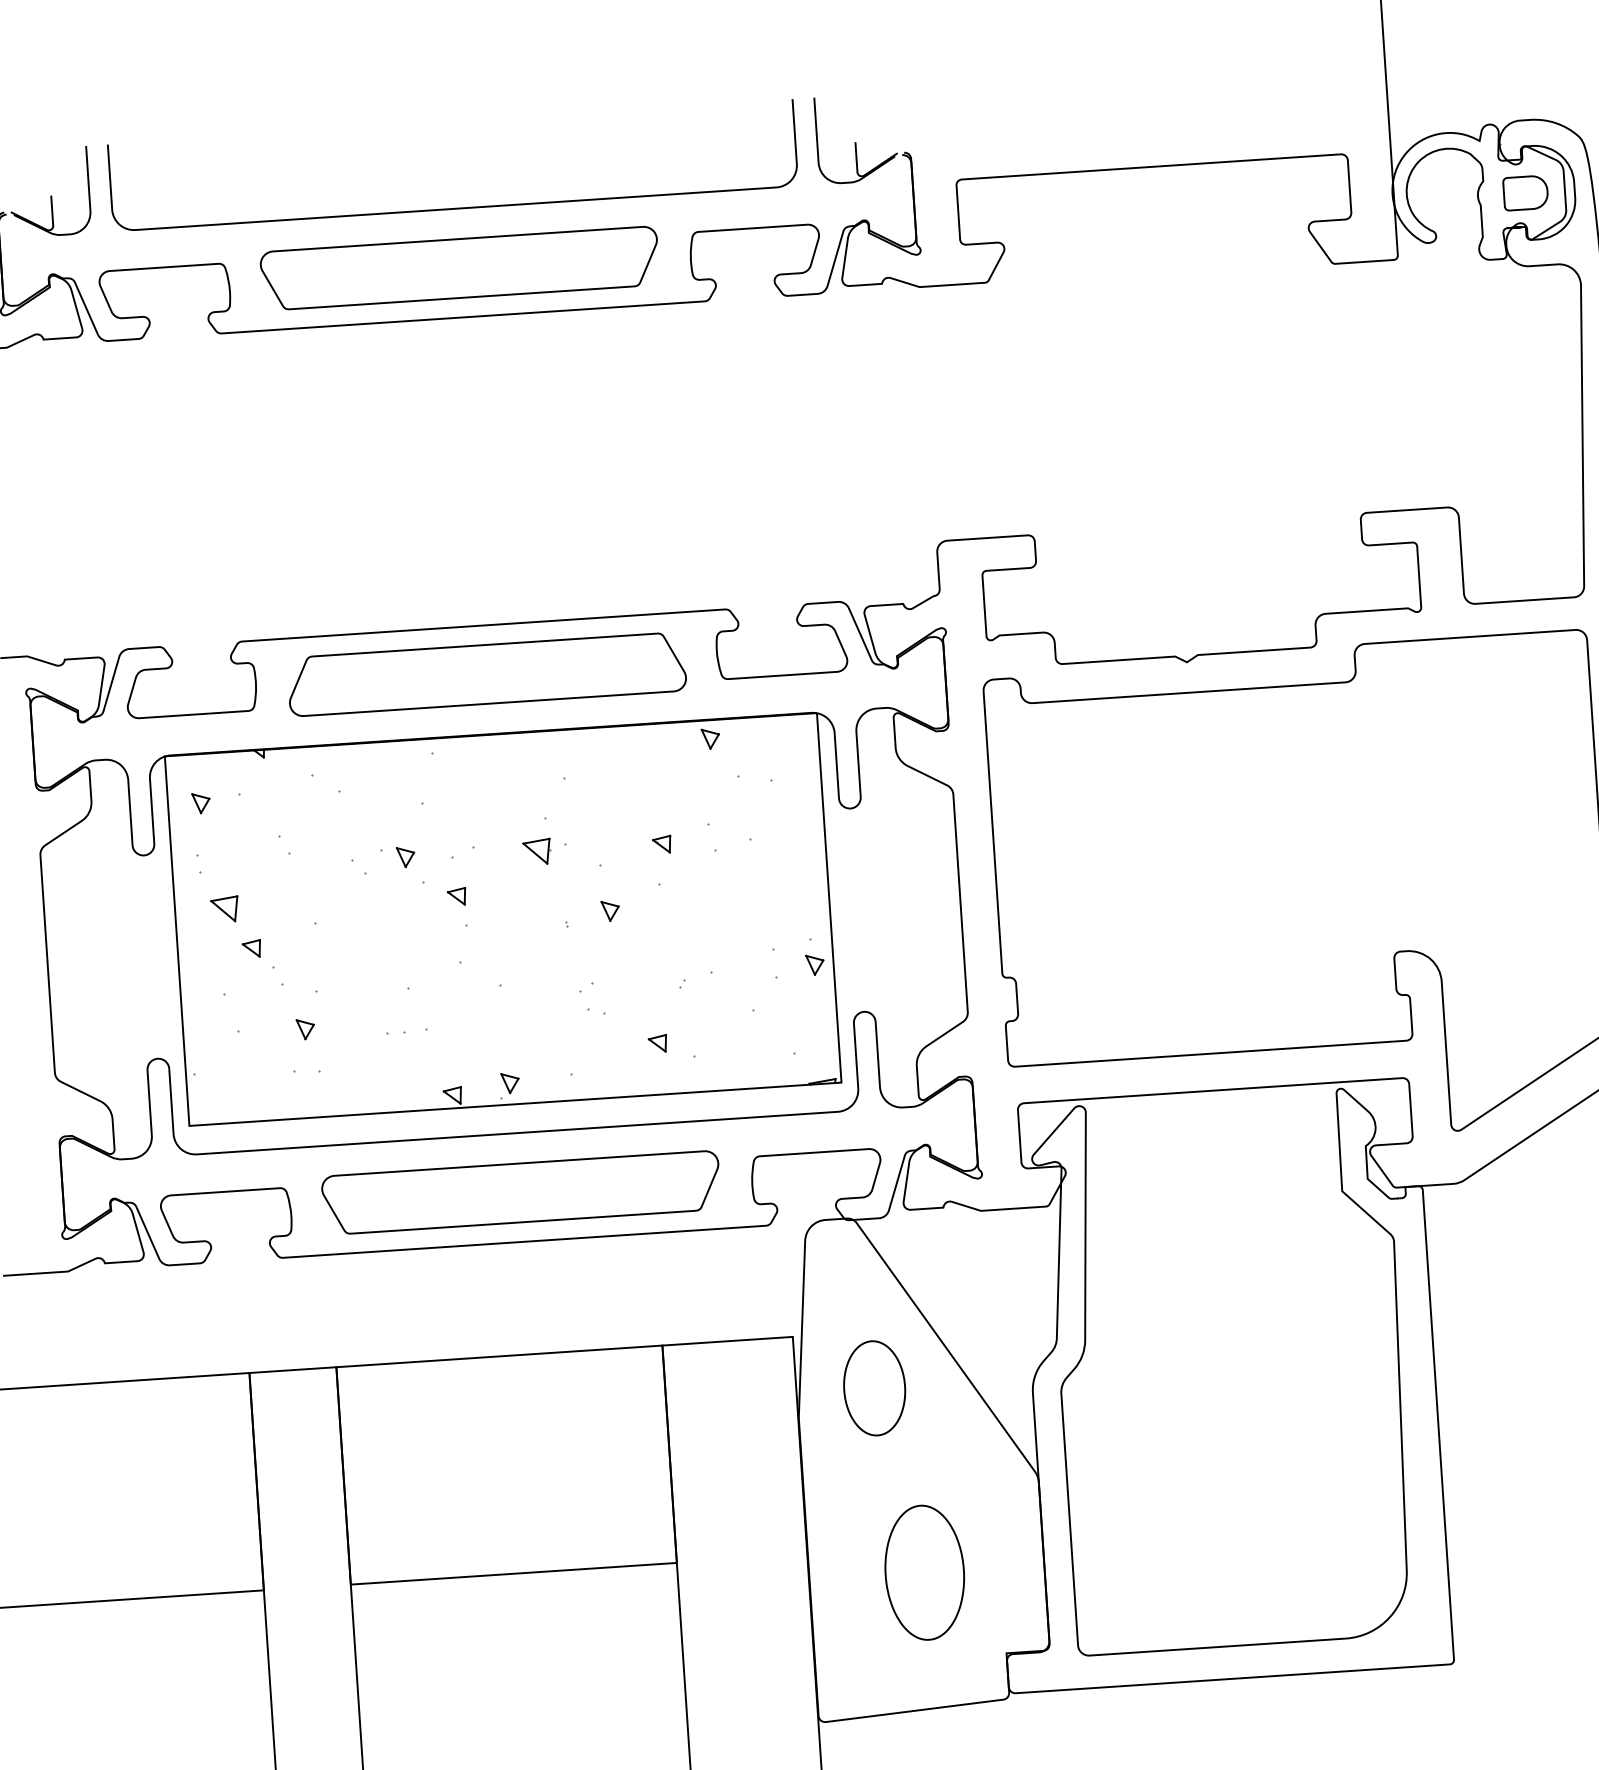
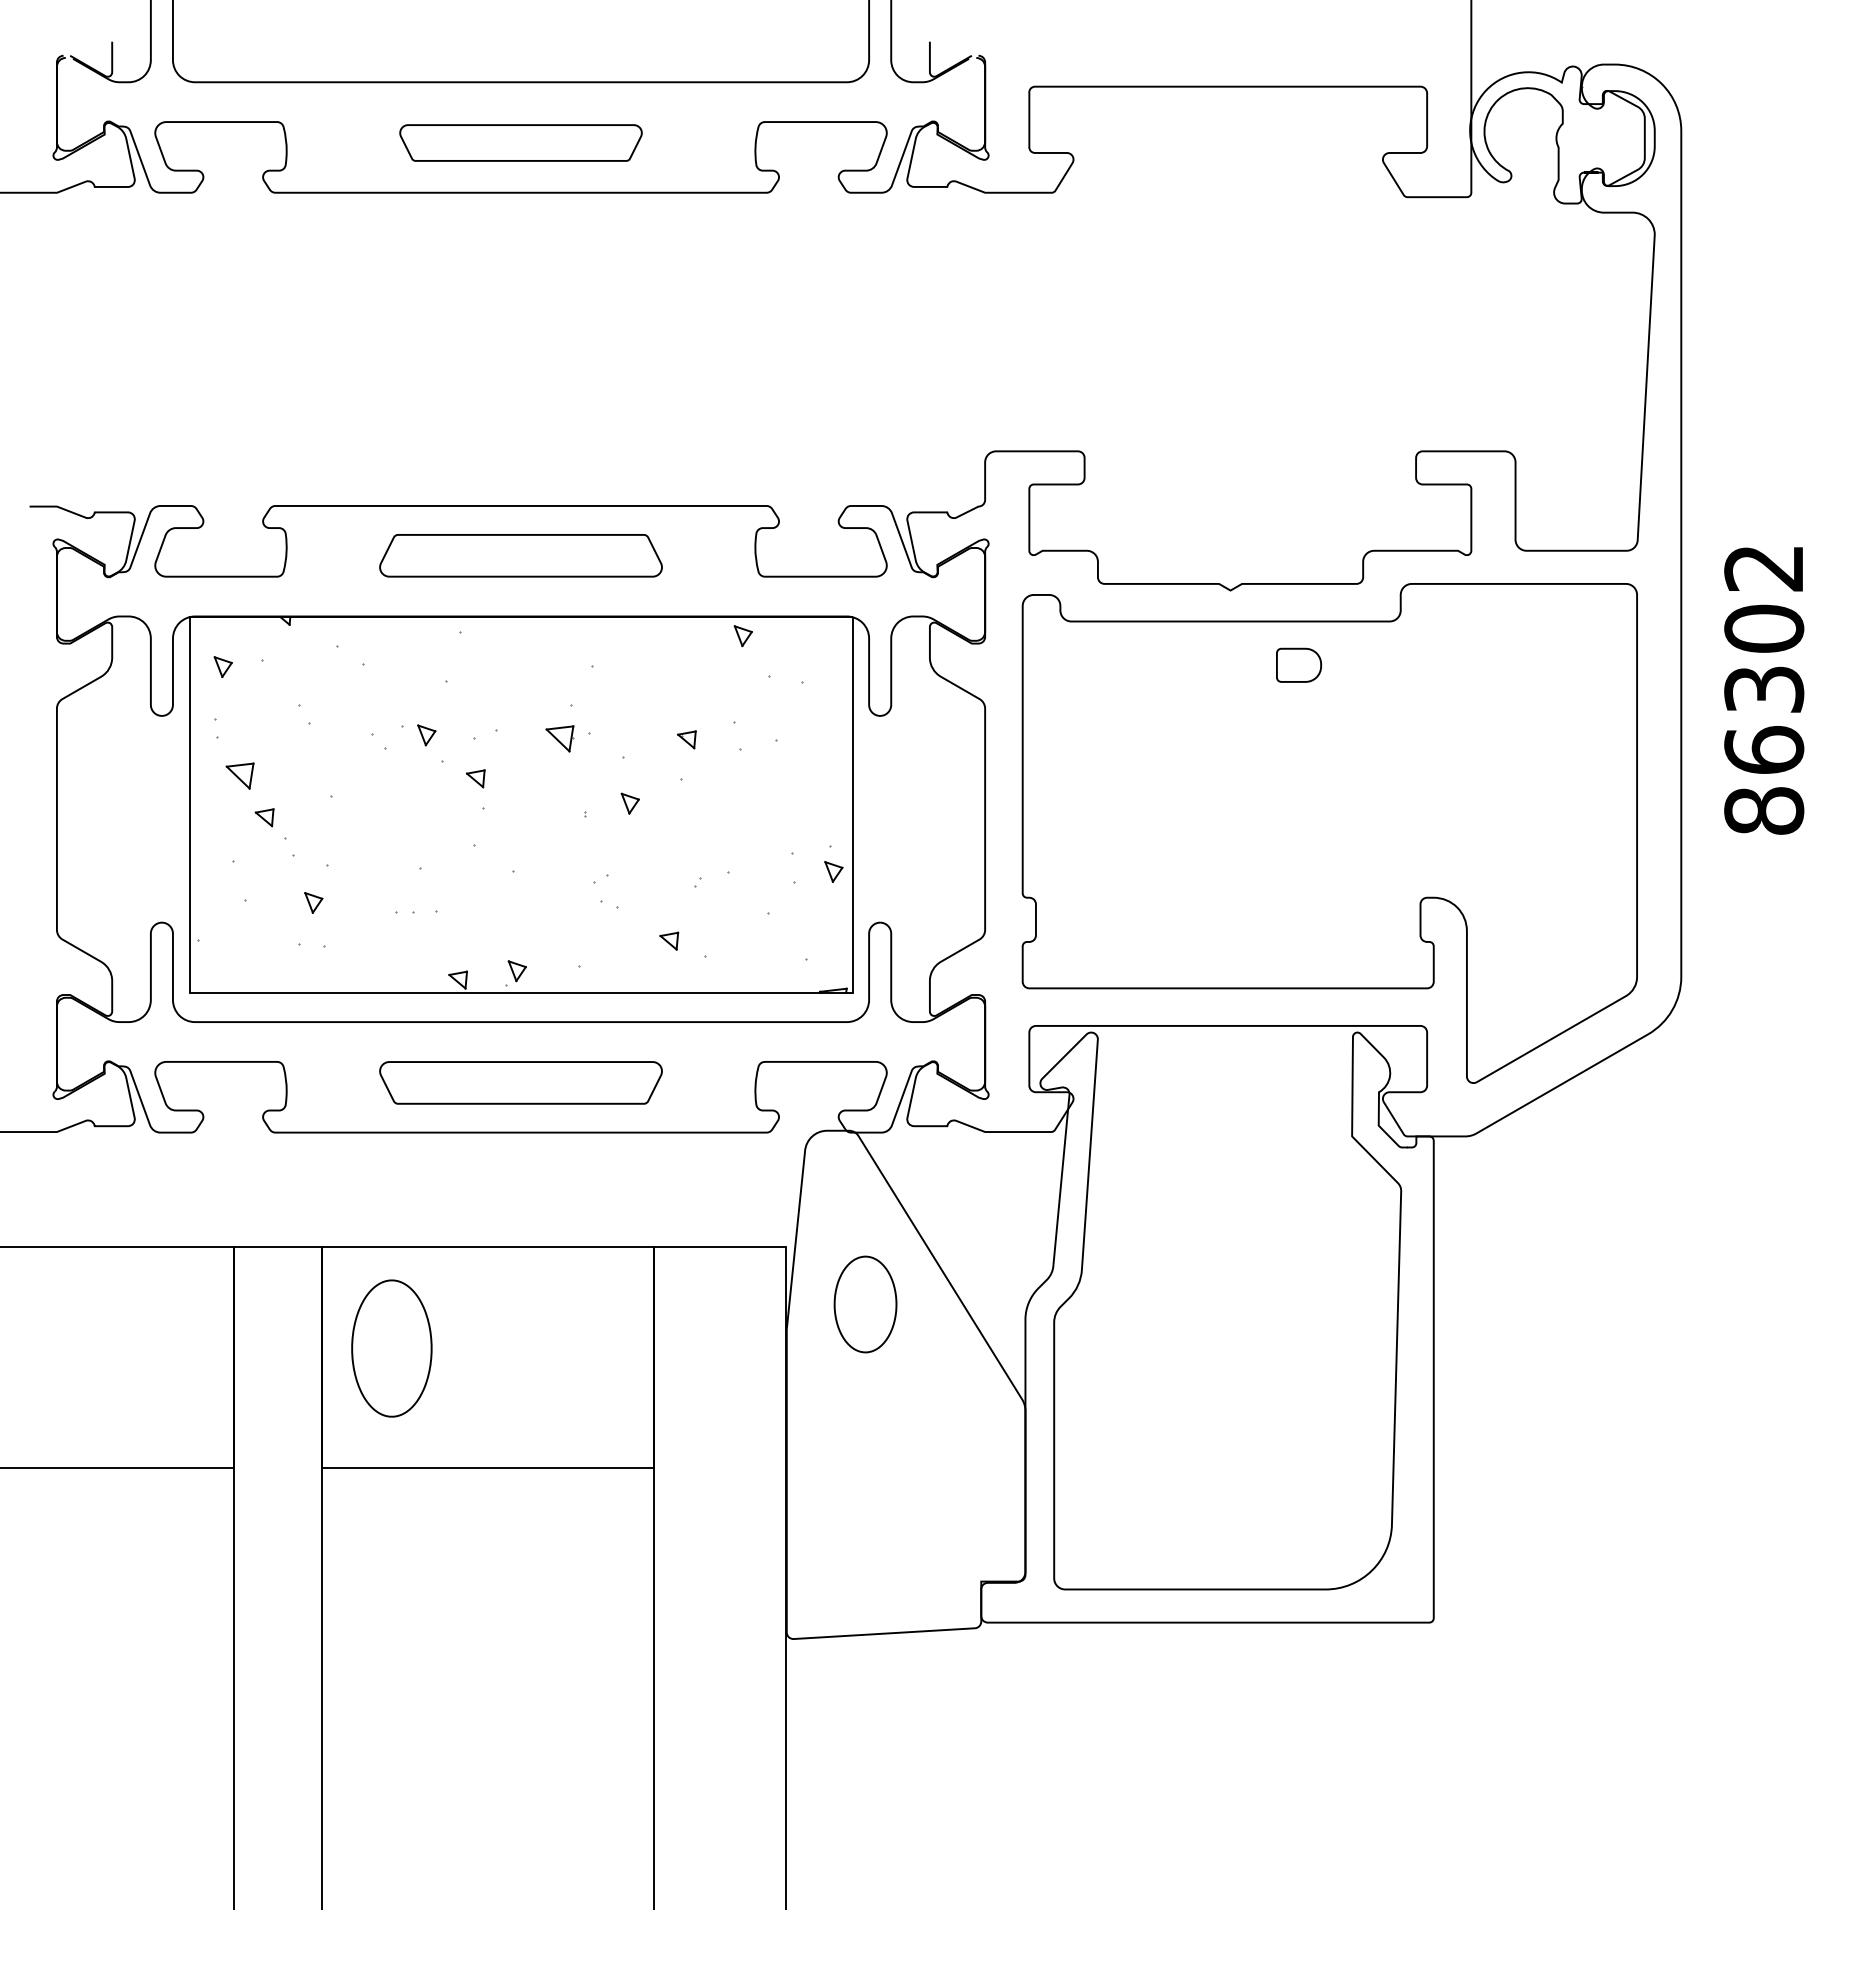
part: (1525, 192) -> (1298, 664), moved
part: (459, 268) -> (520, 142), size x0.6
part: (486, 674) -> (520, 555), size x0.7
part: (520, 1192) -> (520, 1082), size x0.7
part: (924, 1572) -> (391, 1348), moved

